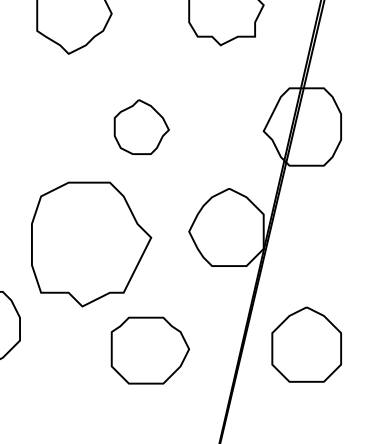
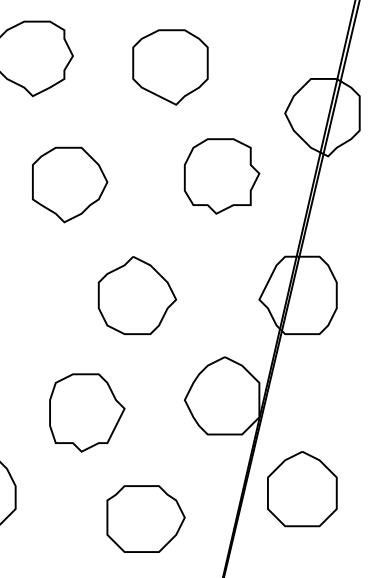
part: (141, 127) -> (137, 295), size x1.43
part: (91, 244) -> (87, 412), size x0.62
part: (306, 345) -> (302, 489), moved

